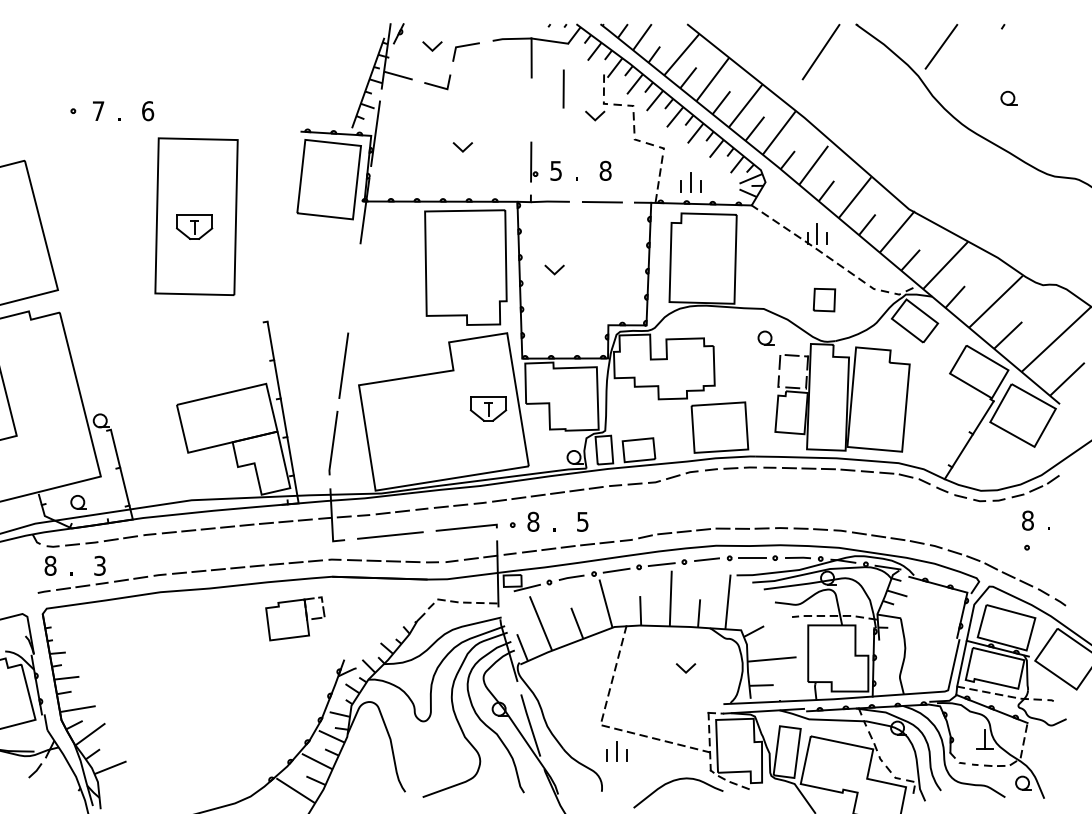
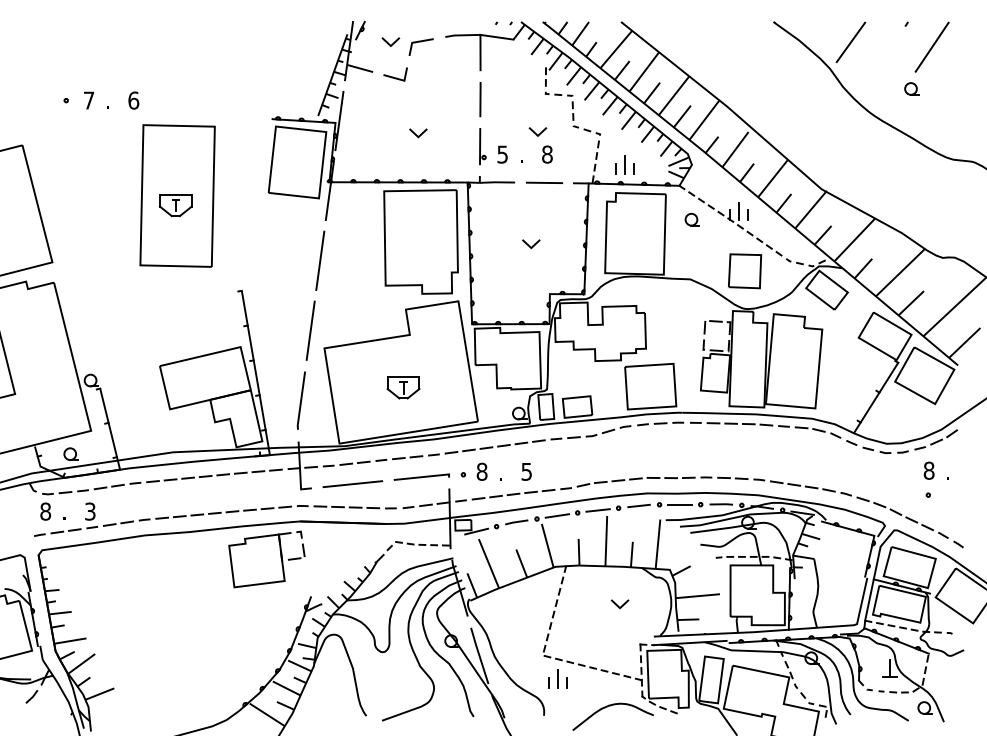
line: (820, 51) -> (931, 46), moved
line: (563, 88) -> (480, 99), moved
line: (592, 116) -> (535, 132), moved
line: (555, 271) -> (532, 245), moved
line: (354, 288) -> (320, 260), added
part: (824, 300) -> (745, 271), size x1.67
part: (765, 337) -> (691, 219), moved
part: (488, 408) -> (403, 387), moved
part: (294, 618) -> (266, 559), size x1.43

